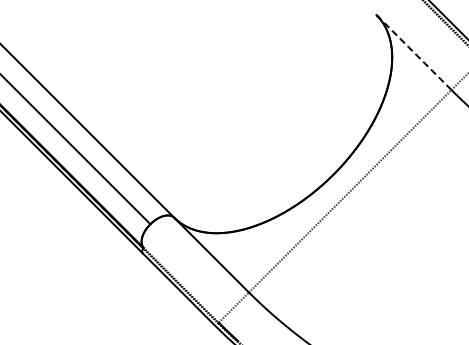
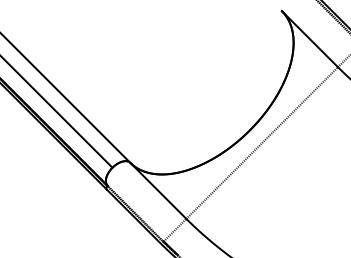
line: (414, 52) -> (310, 39), dashed -> solid

